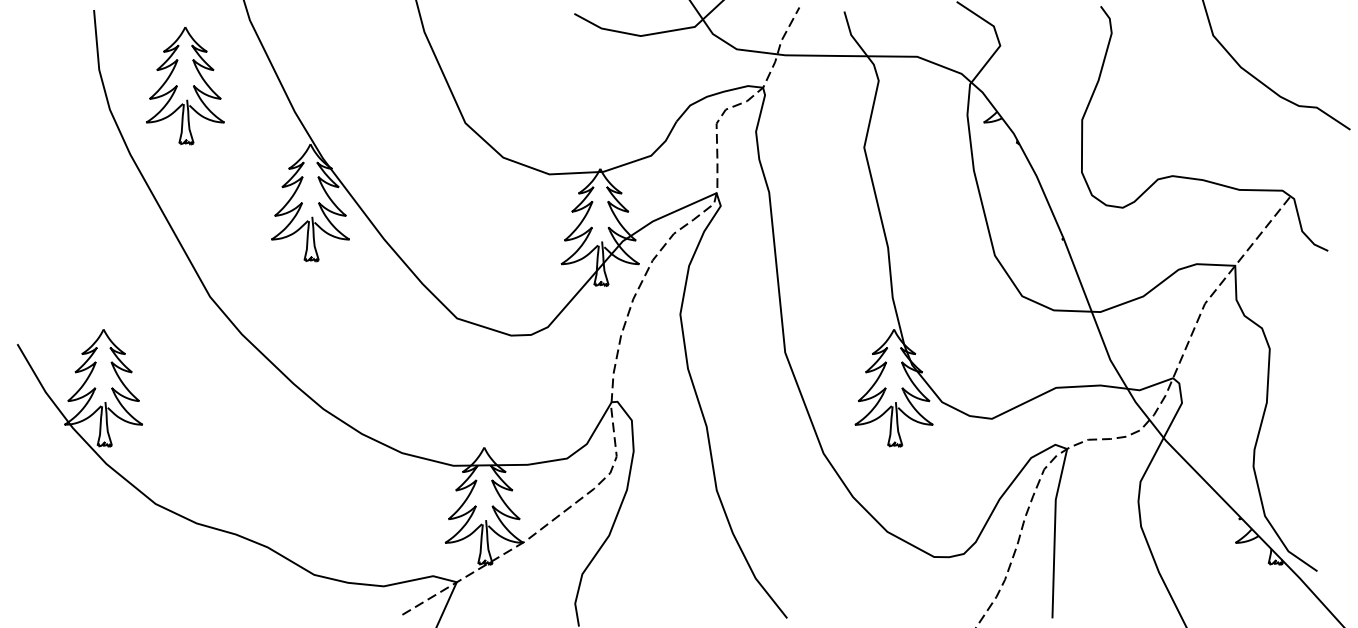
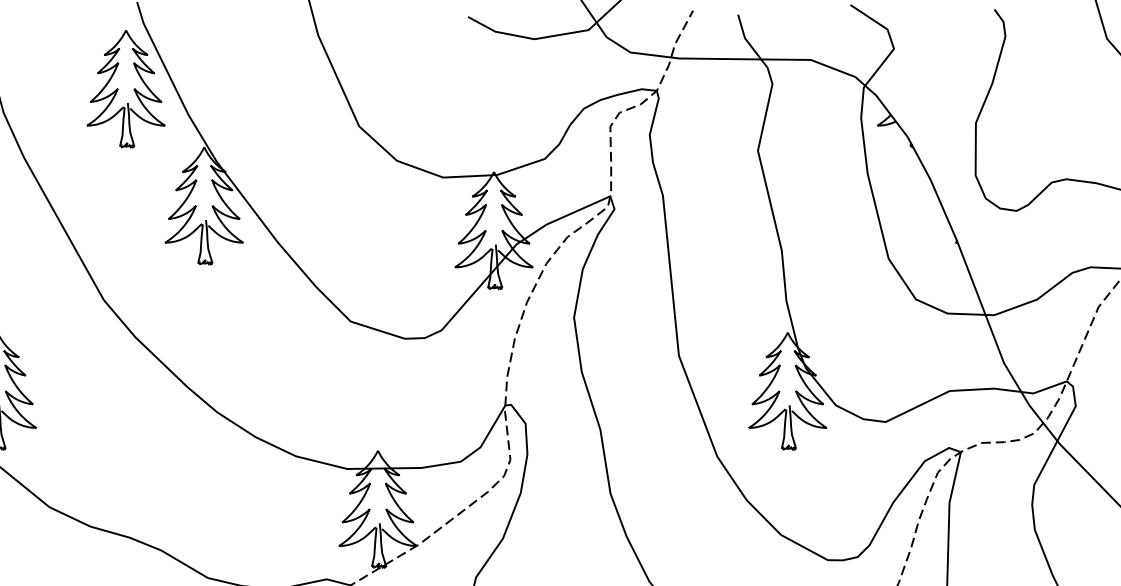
part: (185, 86) -> (126, 89), moved

